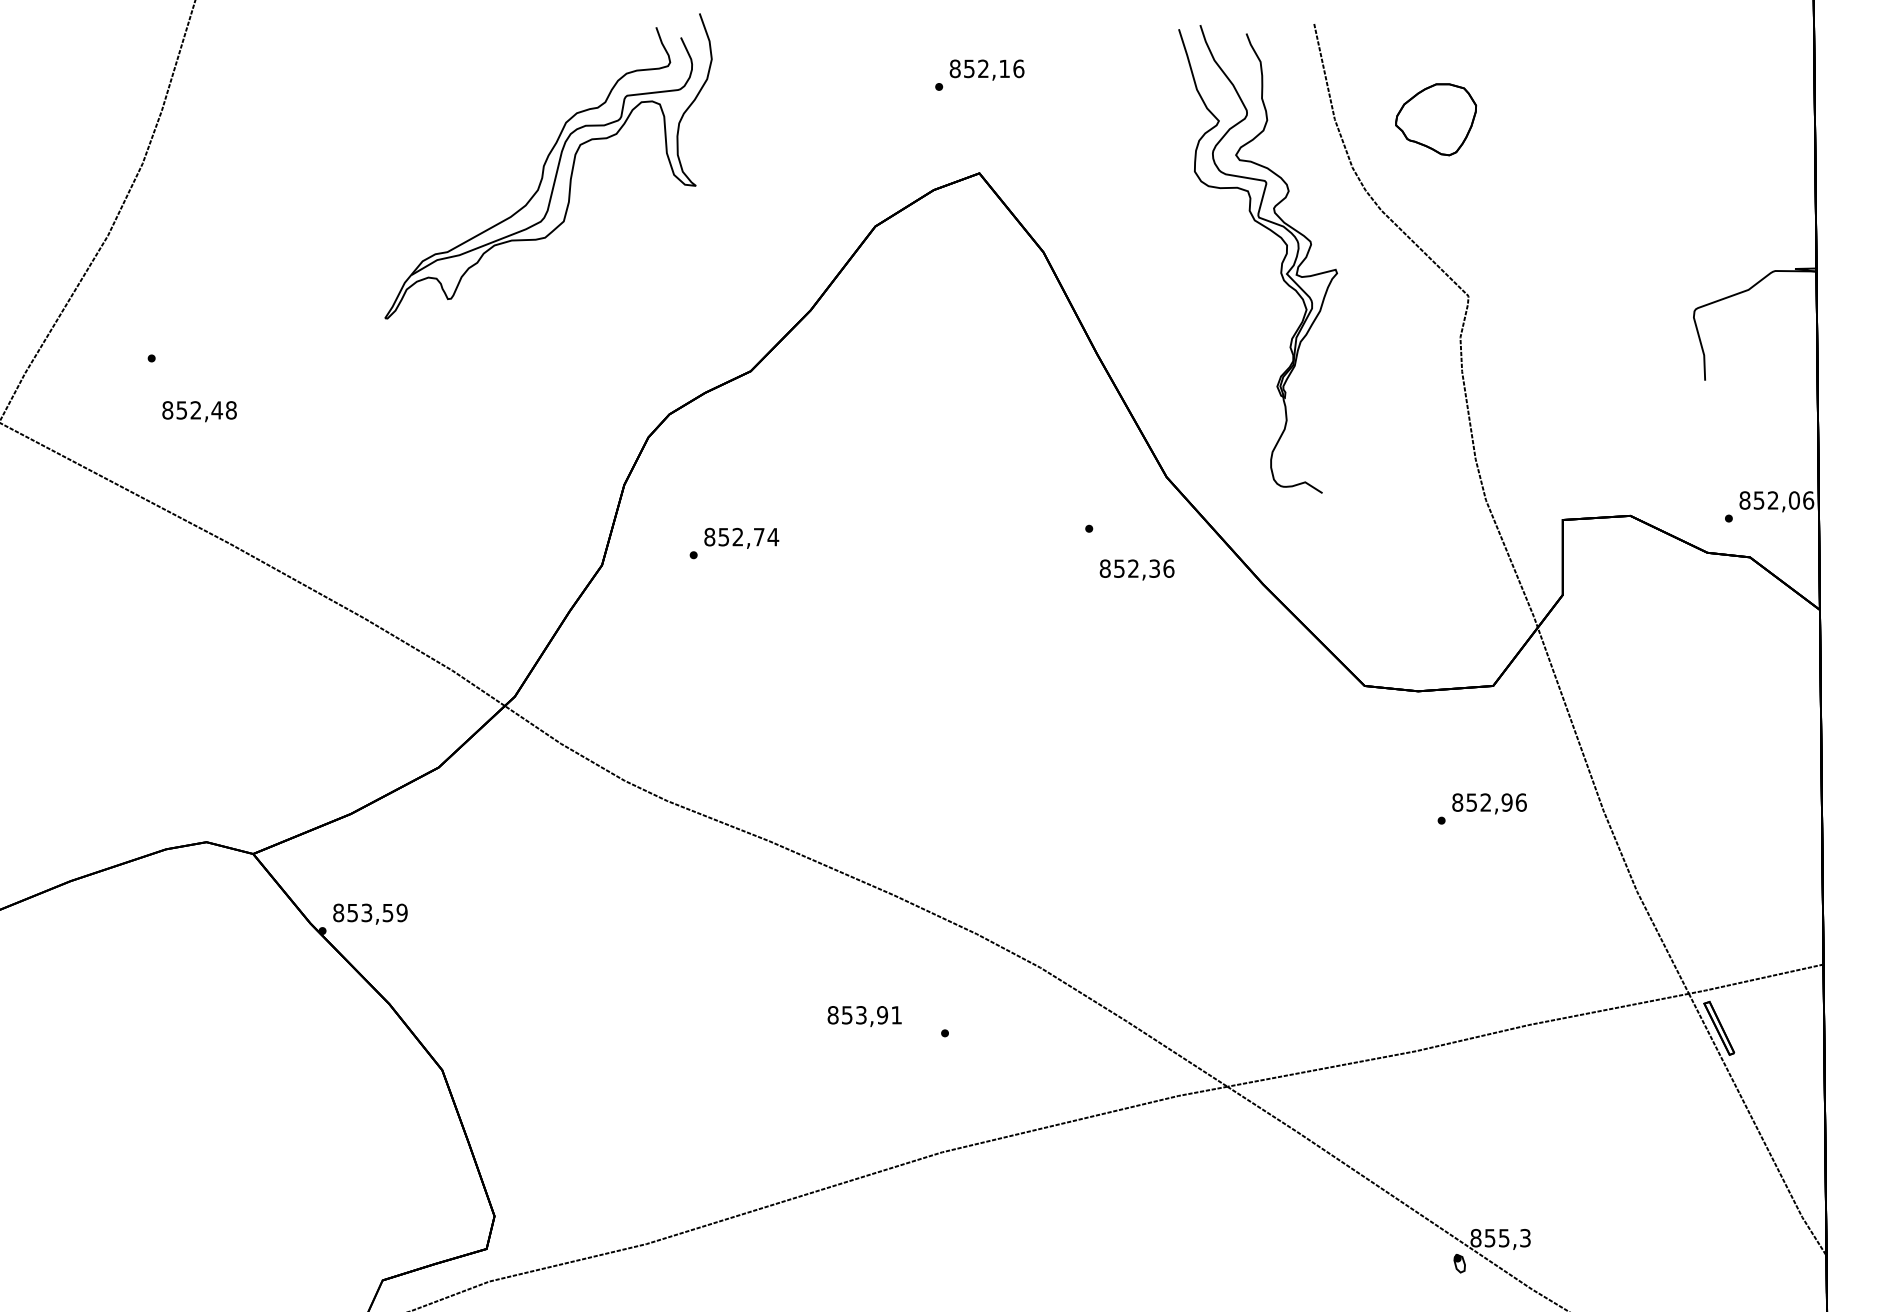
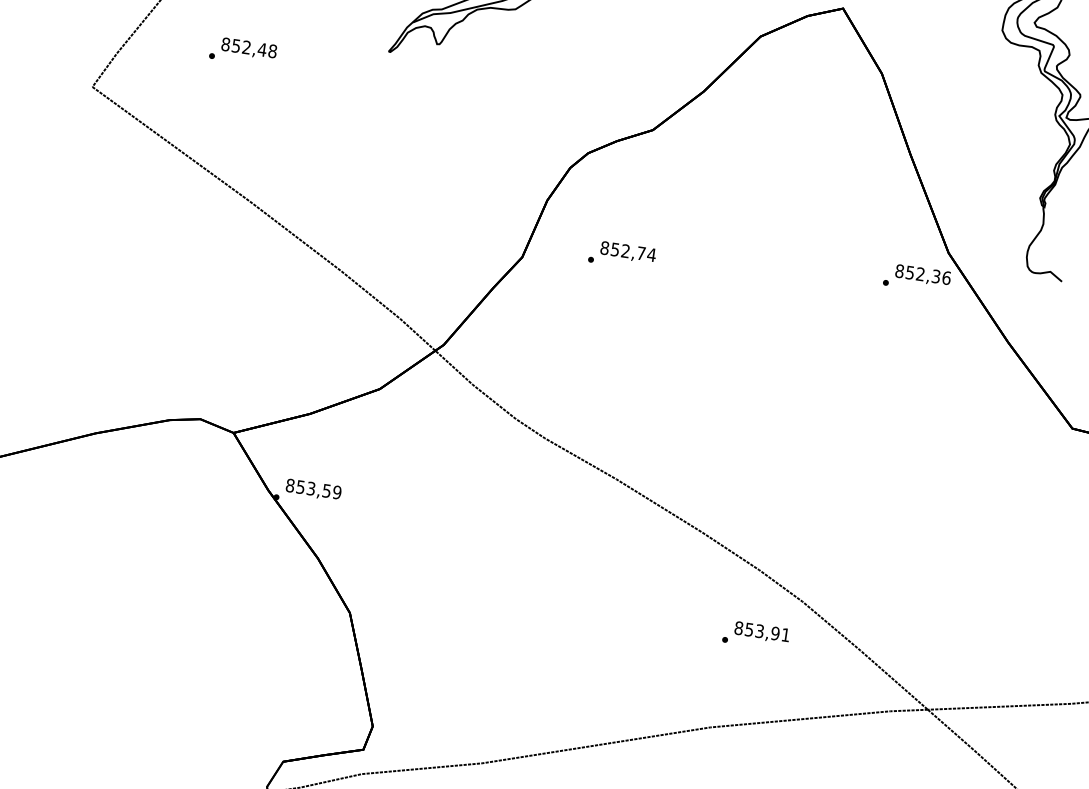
text: (199, 411) -> (249, 48), moved
text: (1136, 569) -> (922, 275), moved
text: (864, 1016) -> (761, 632), moved

